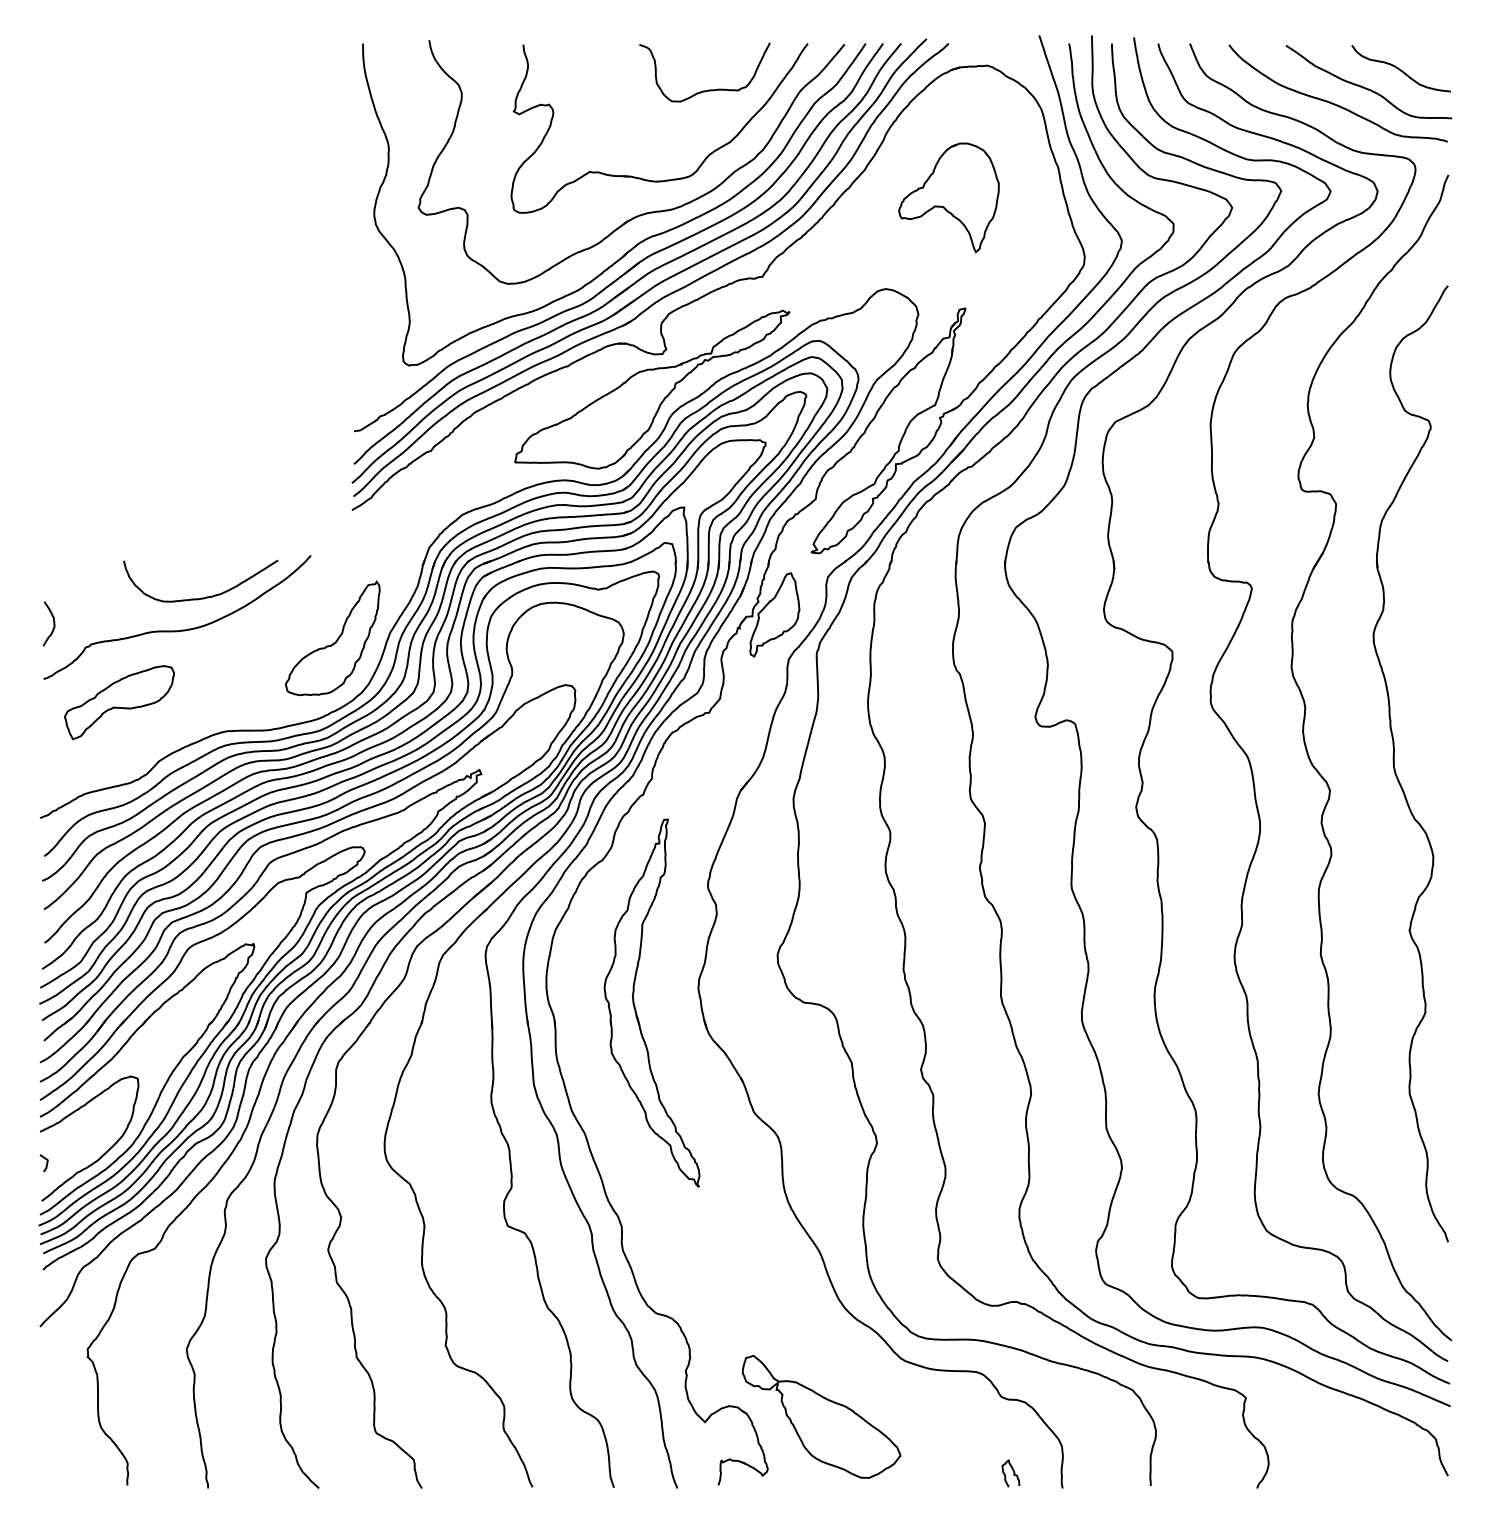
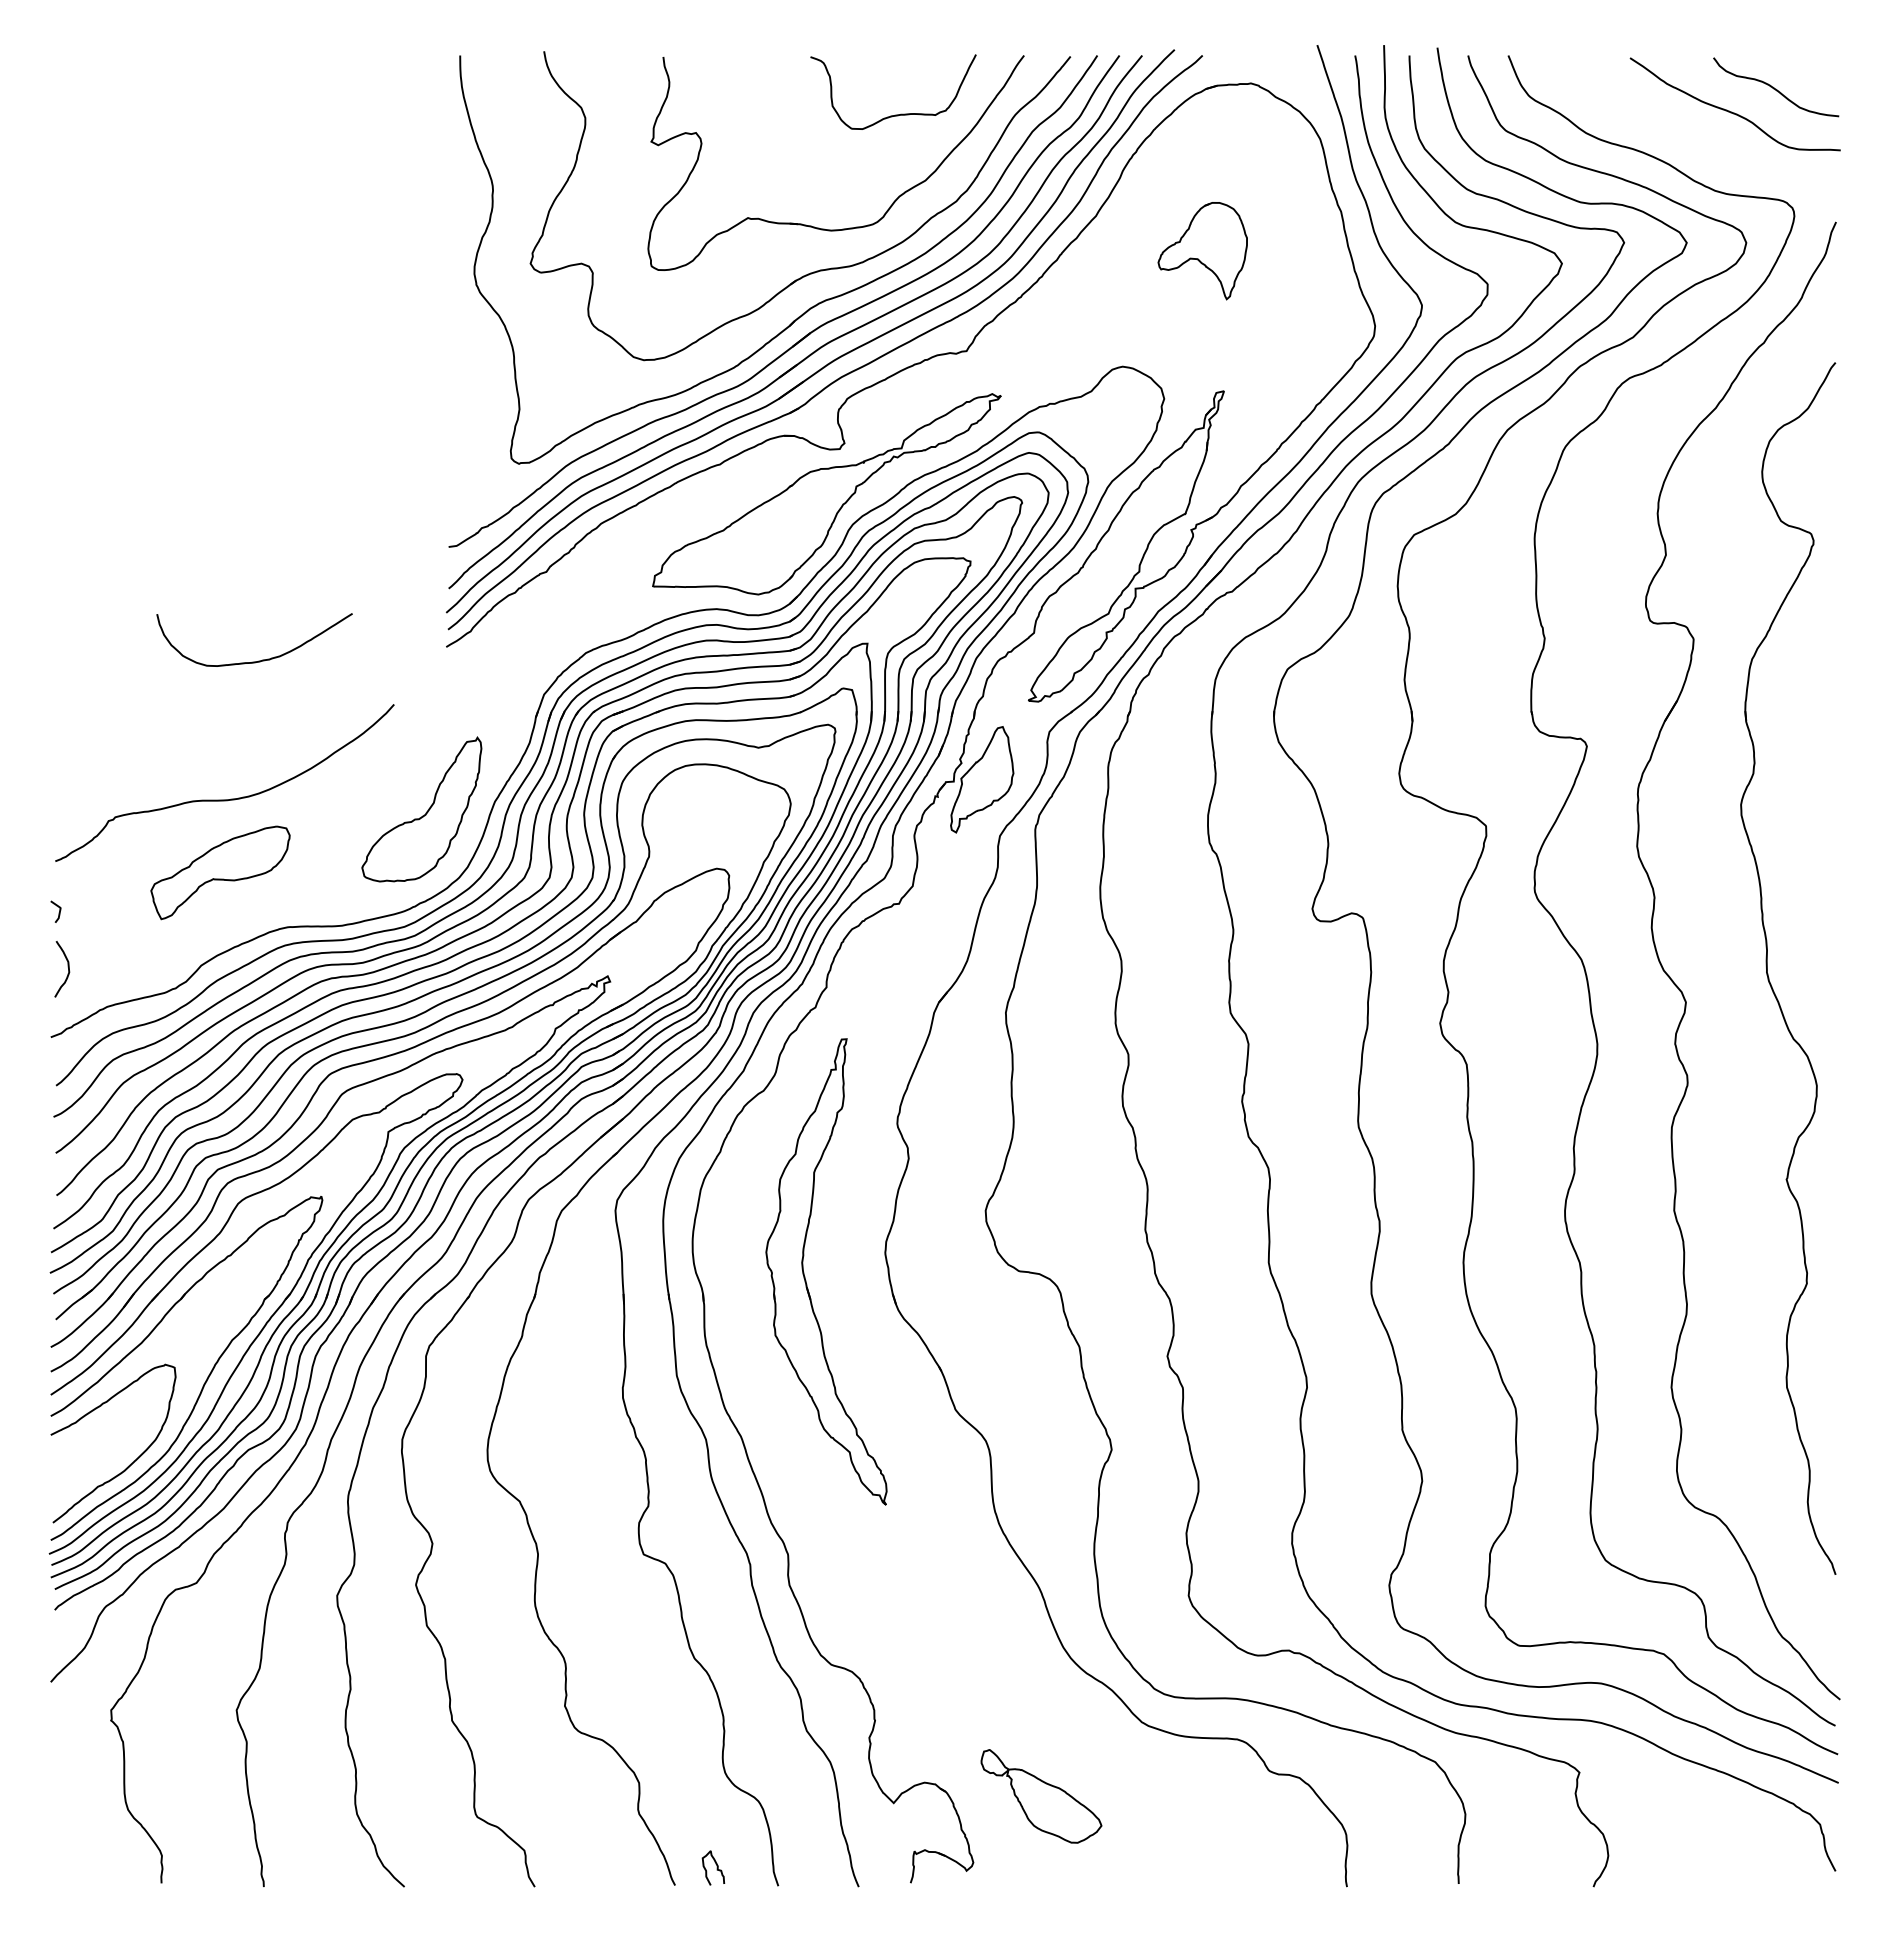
curve: (1332, 102) -> (1689, 130), removed
part: (948, 197) -> (1202, 250), size x0.7
curve: (203, 597) -> (258, 660), moved
curve: (53, 622) -> (67, 967), moved
part: (119, 702) -> (220, 872), moved
line: (46, 1163) -> (58, 912), moved
part: (821, 1417) -> (1041, 1796), size x0.6
curve: (1013, 1473) -> (716, 1867), moved

